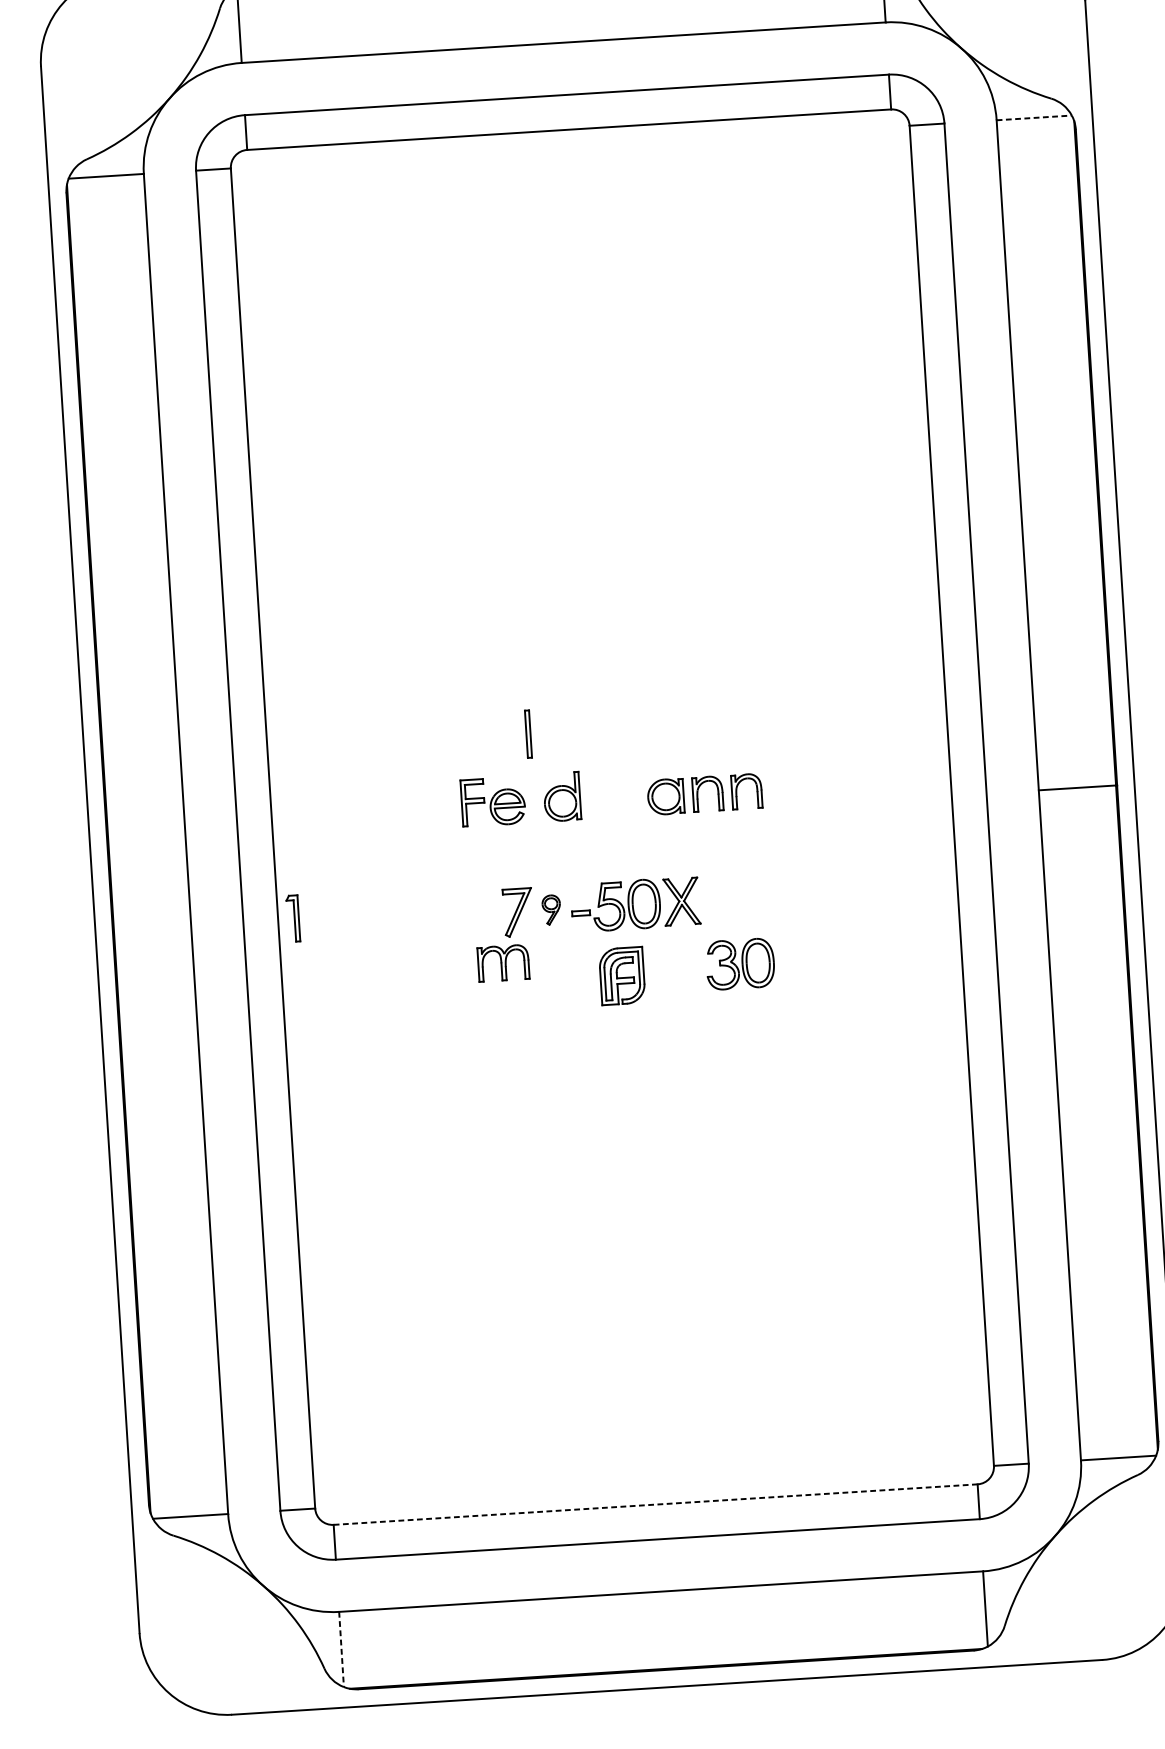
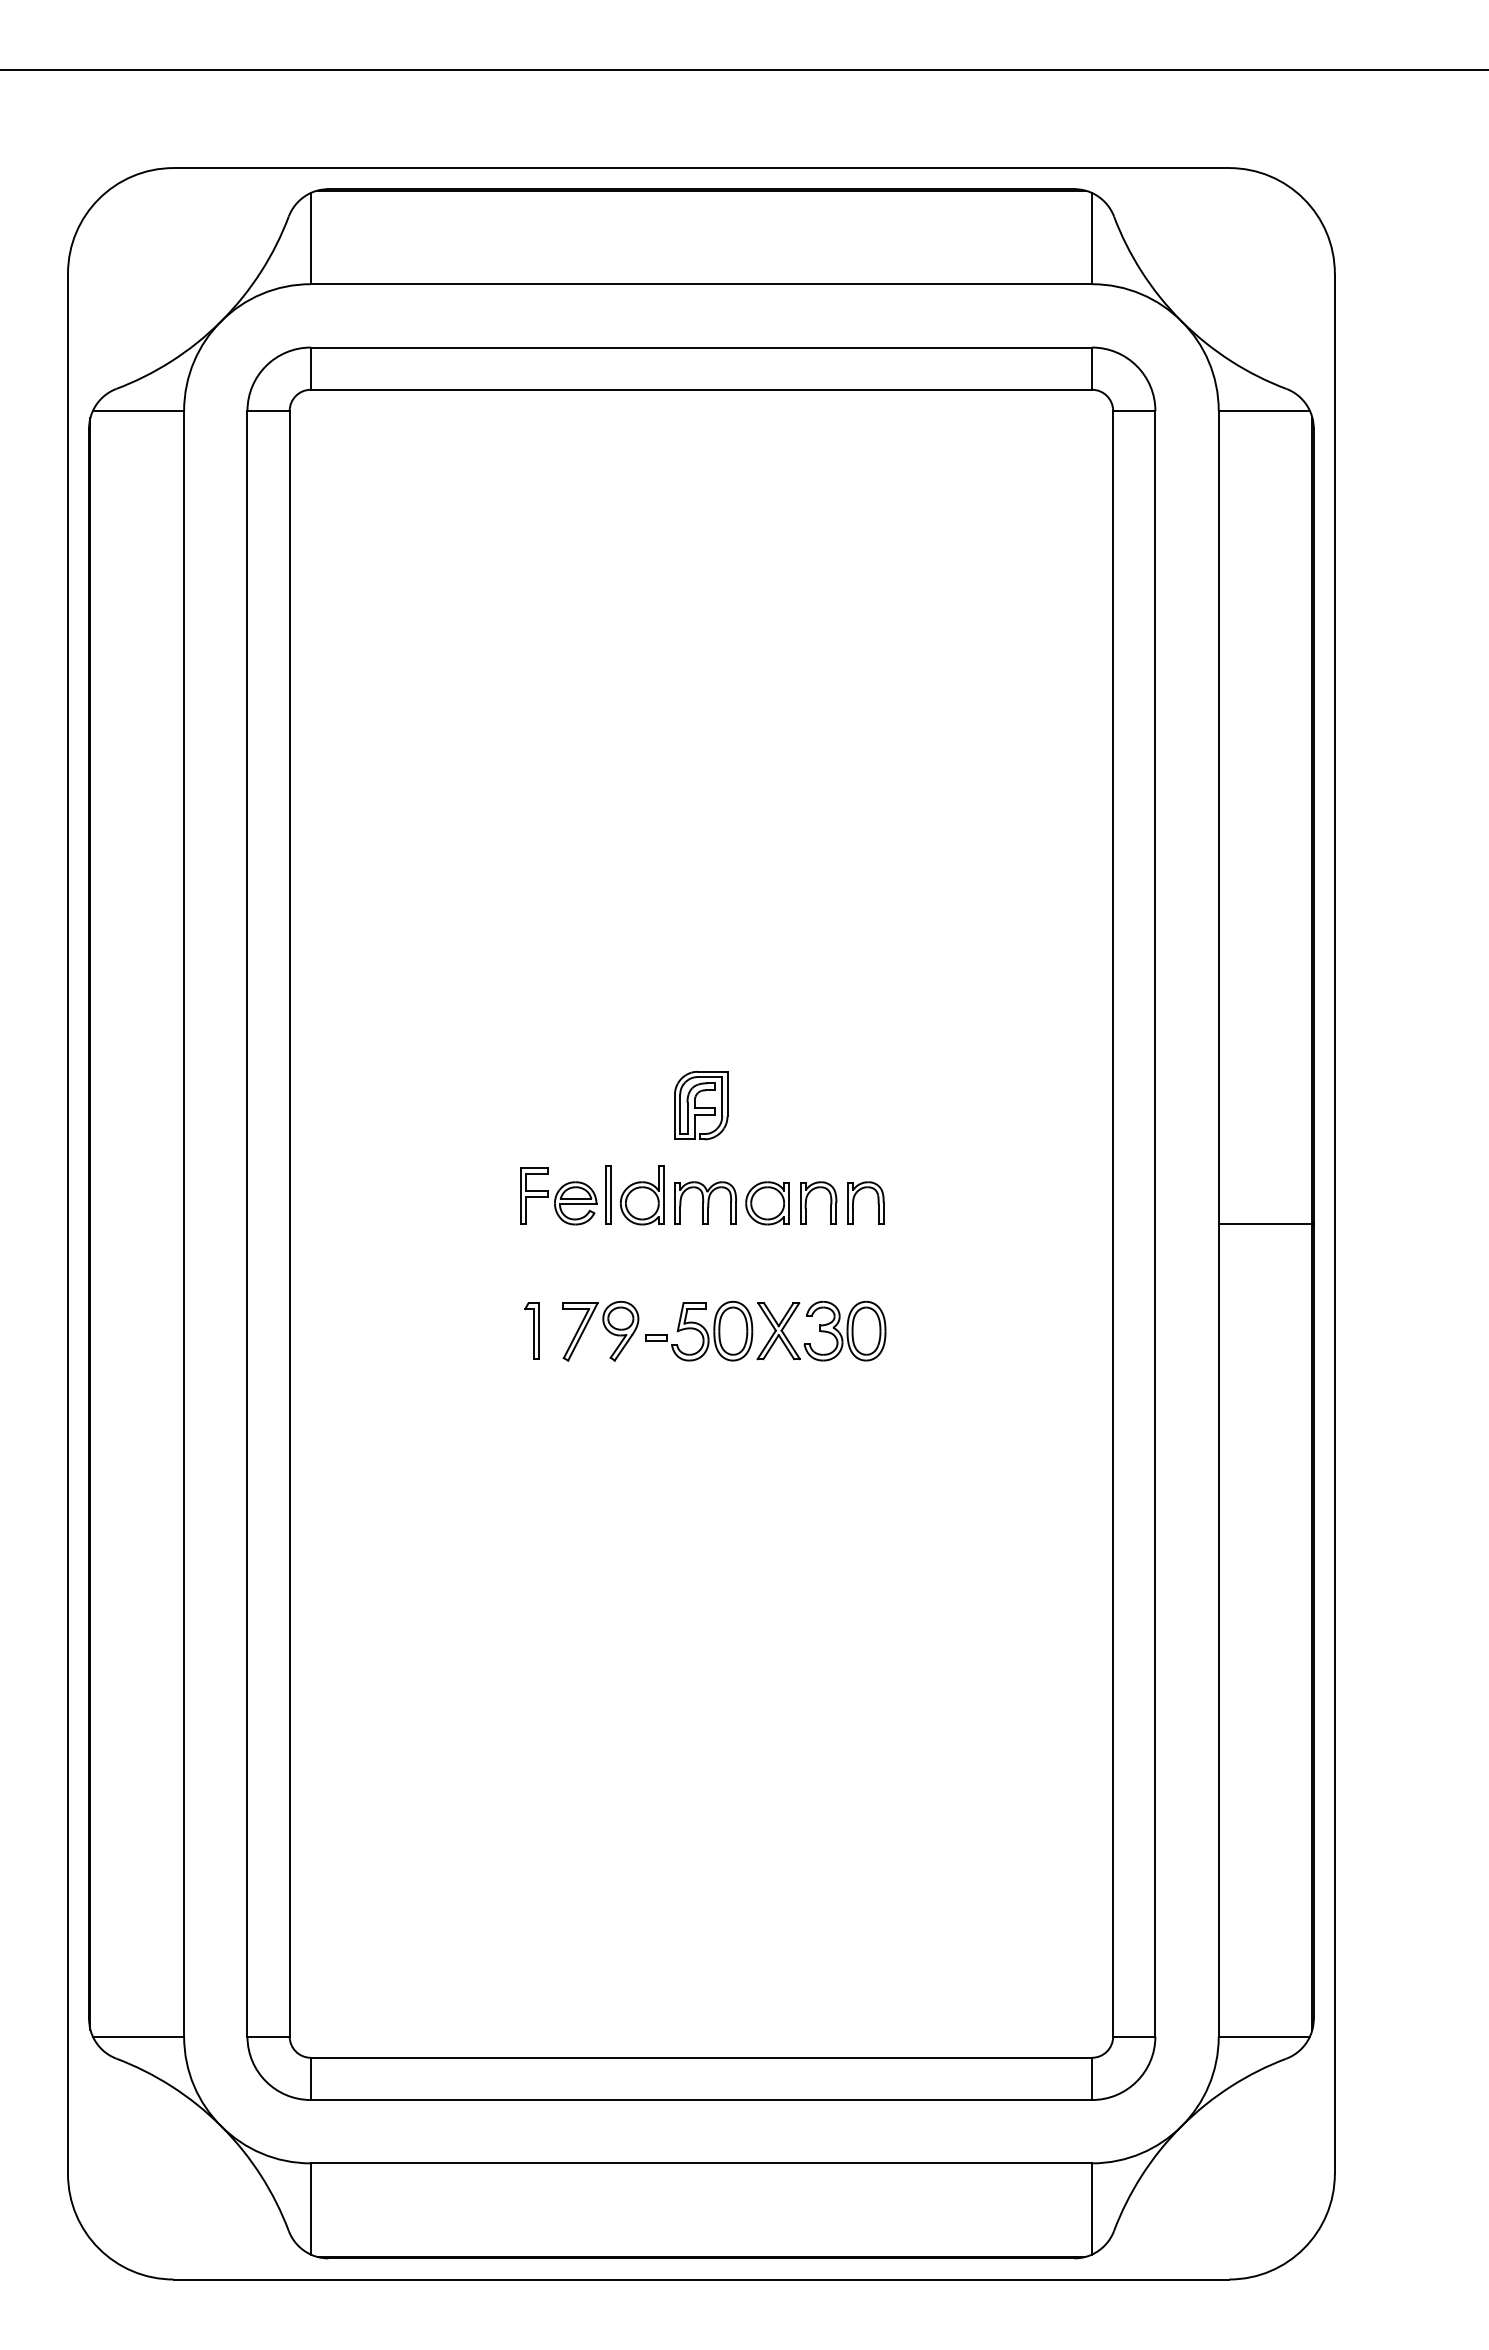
line: (1034, 117) -> (1264, 410), dashed -> solid
part: (528, 733) -> (608, 1194), moved
part: (551, 910) -> (620, 1331), size x1.67
part: (292, 918) -> (531, 1330), moved
part: (503, 962) -> (705, 1202), moved
part: (740, 963) -> (844, 1330), moved
part: (622, 976) -> (701, 1105), moved
line: (655, 1504) -> (701, 2057), dashed -> solid
line: (341, 1649) -> (310, 2208), dashed -> solid

